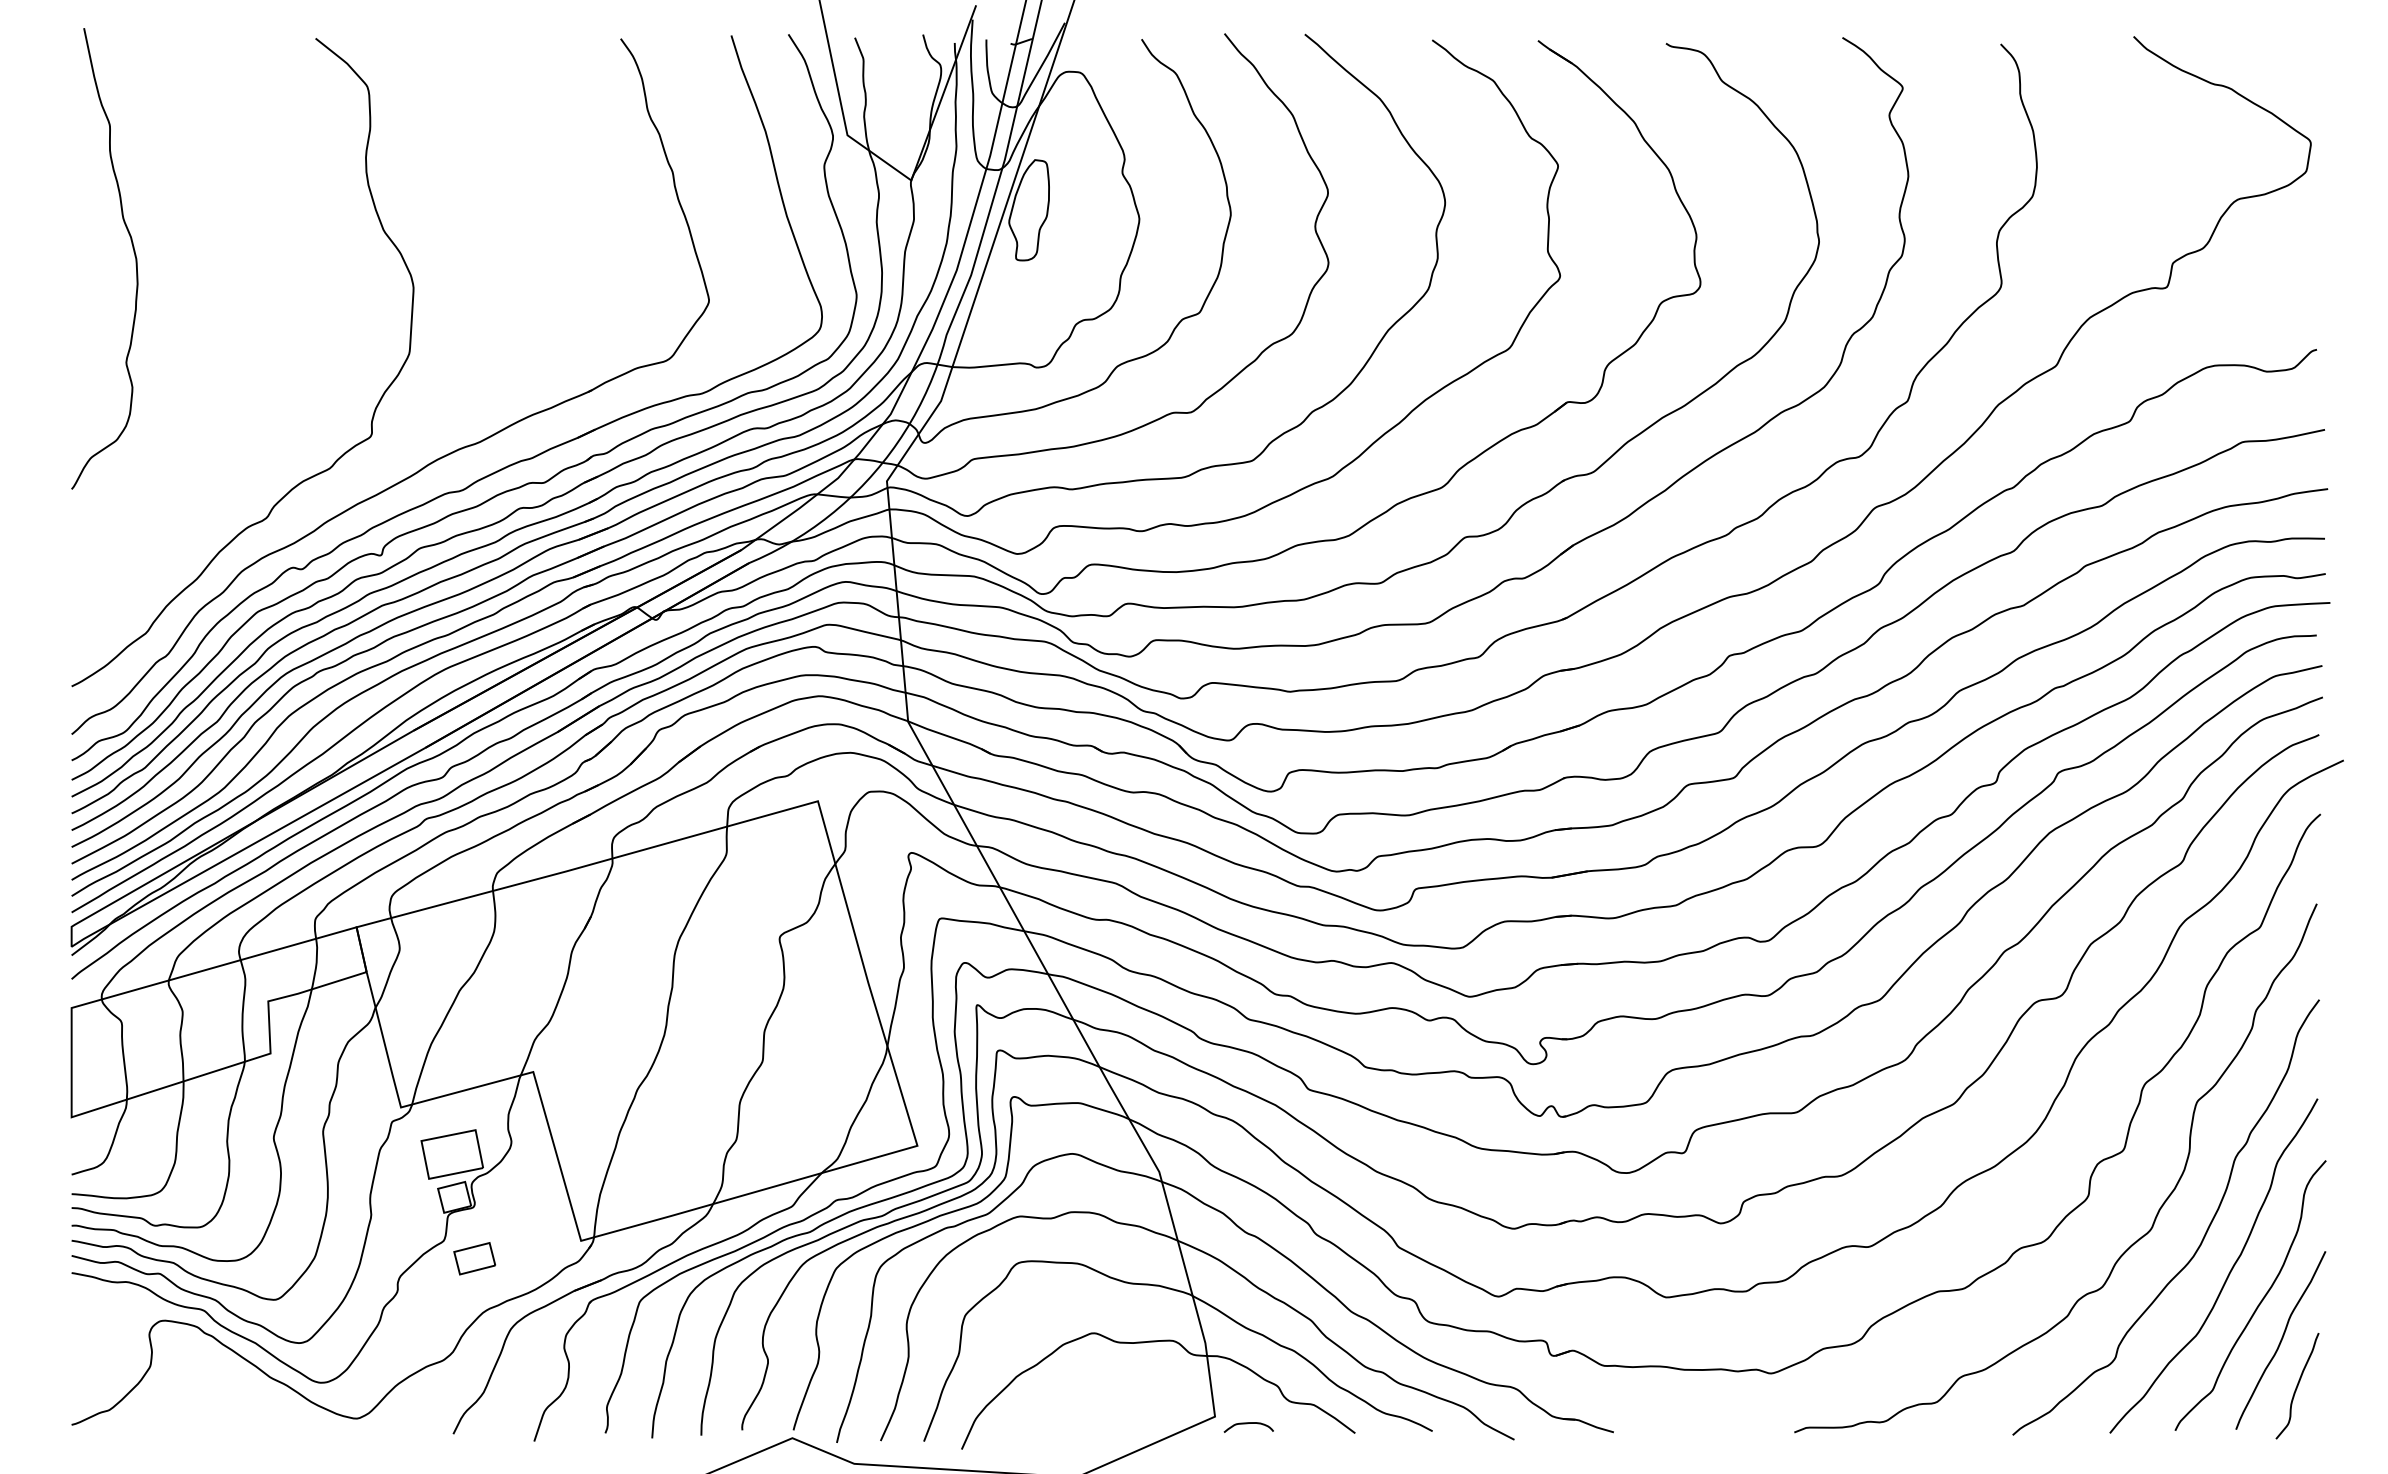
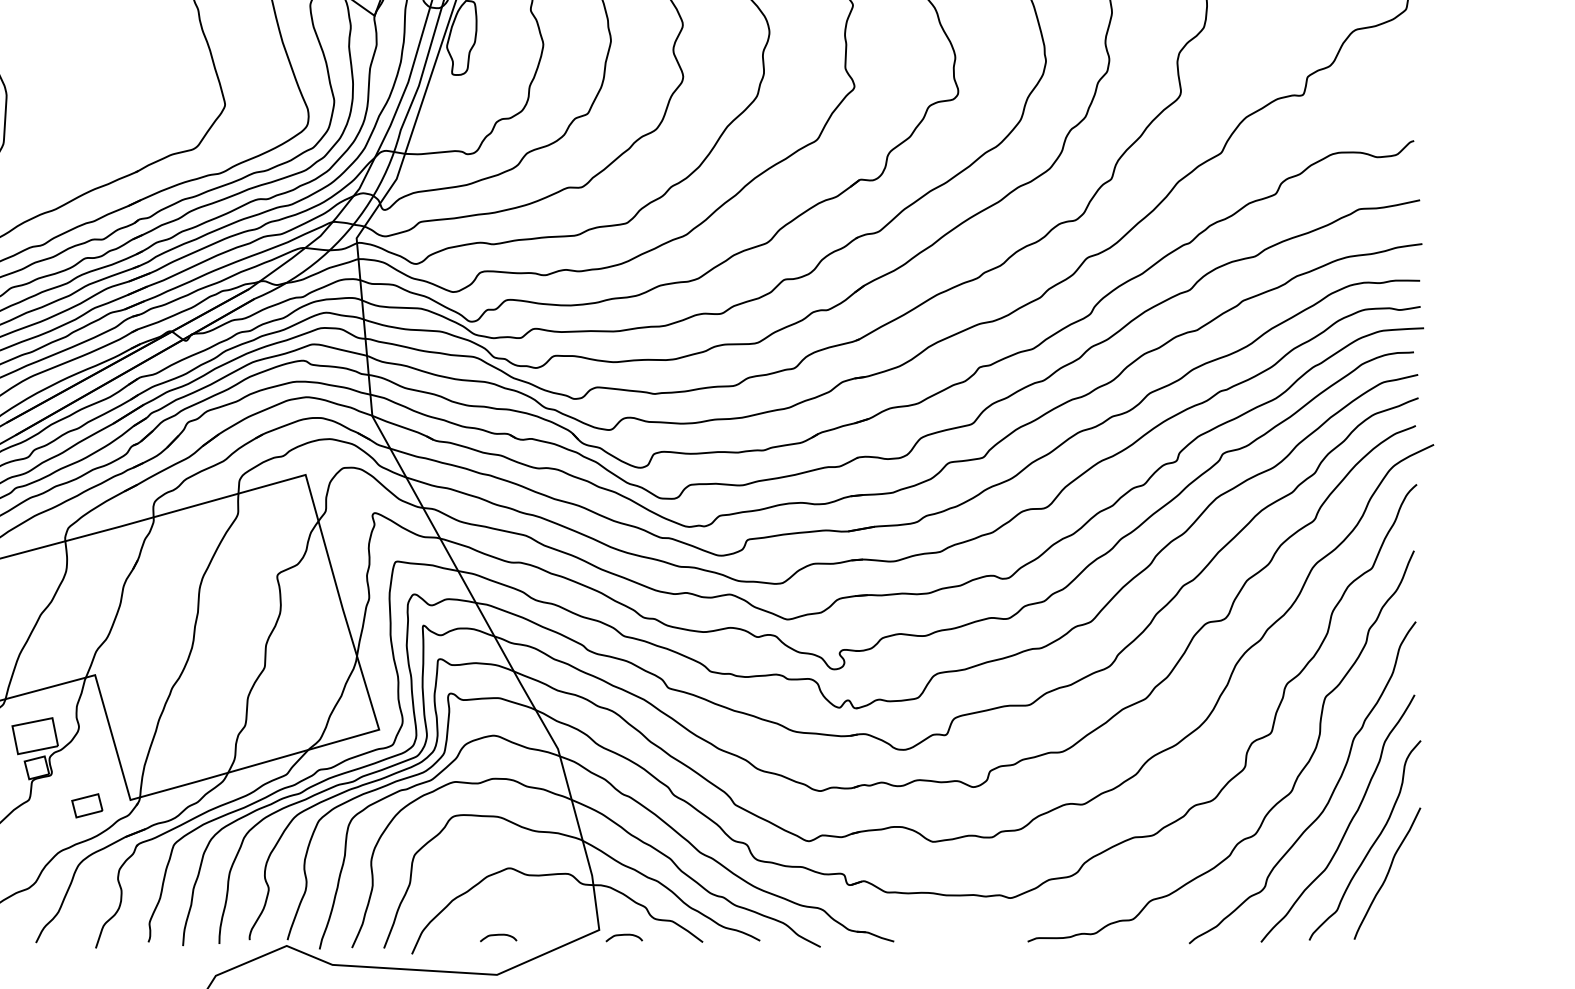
part: (474, 1258) -> (87, 805), moved
curve: (2297, 1386) -> (1399, 907), removed
curve: (1077, 1424) -> (497, 935), added

